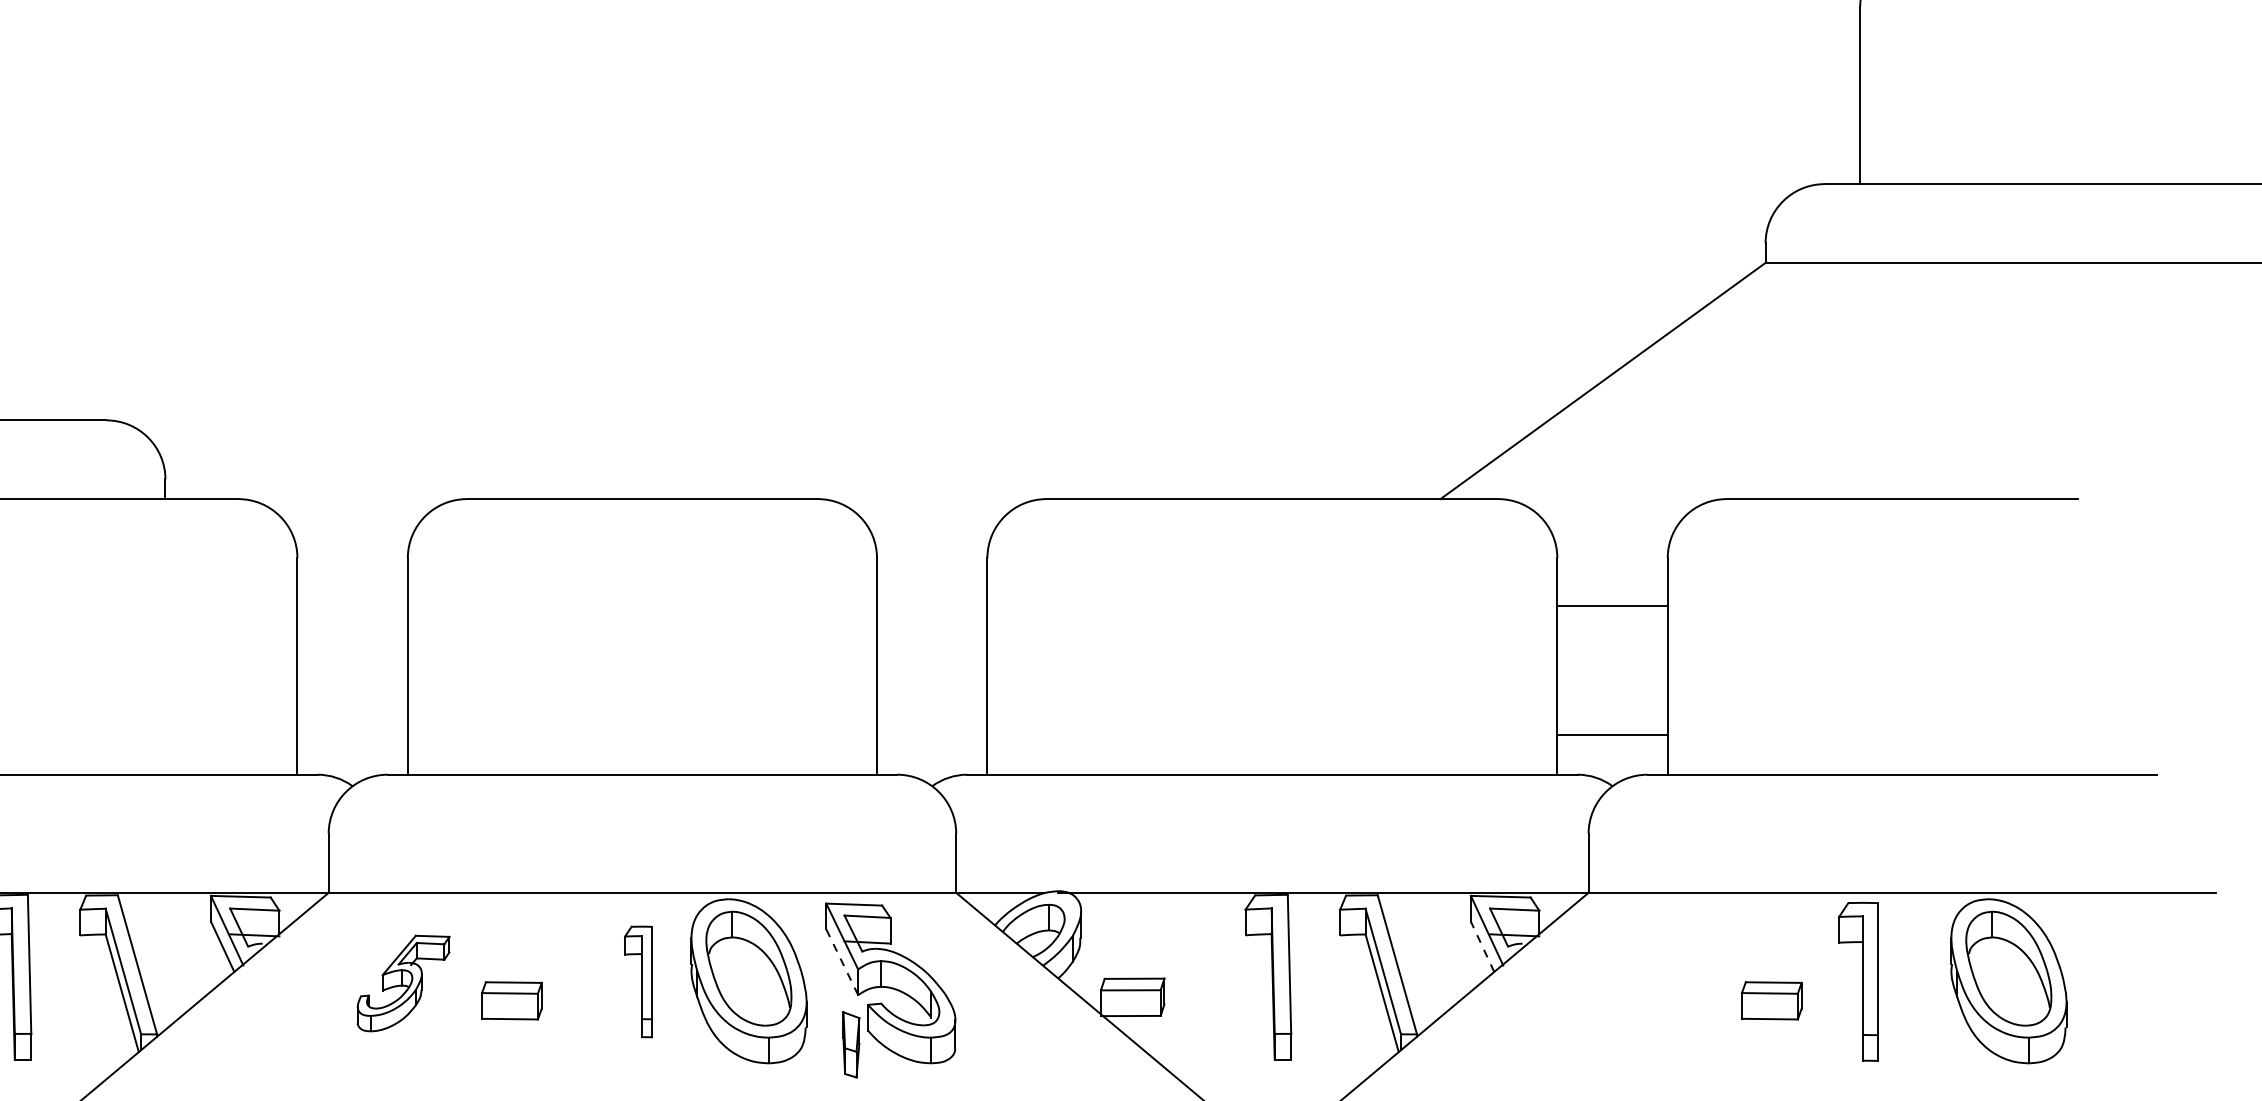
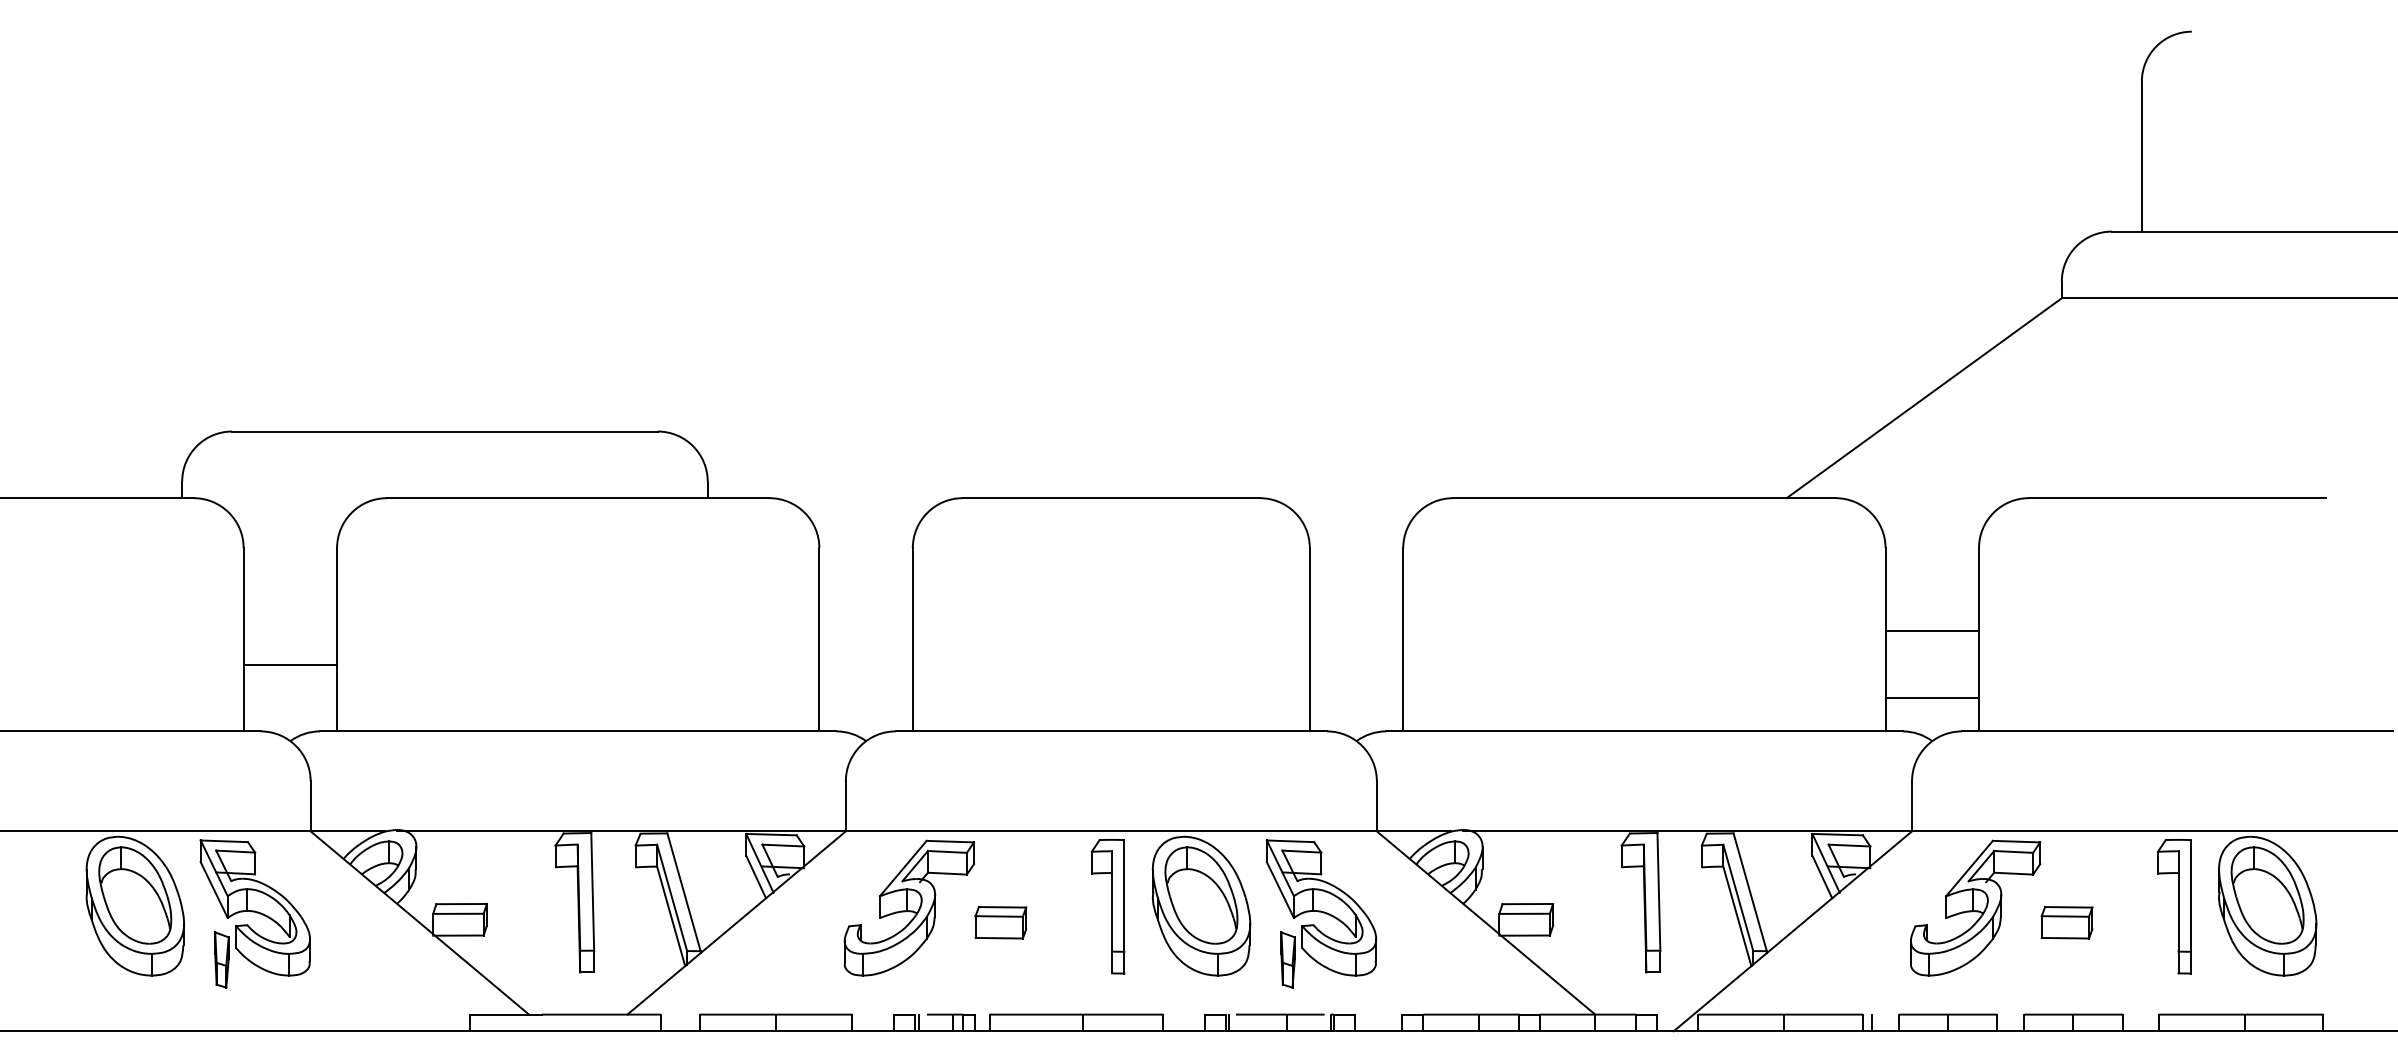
line: (1612, 605) -> (1932, 631), moved
line: (1482, 947) -> (1822, 877), dashed -> solid
line: (842, 962) -> (1280, 890), dashed -> solid
part: (637, 981) -> (1107, 906), size x1.43
part: (1858, 981) -> (2174, 906), moved
part: (402, 982) -> (908, 907), size x1.67
part: (1663, 982) -> (1975, 907), added

